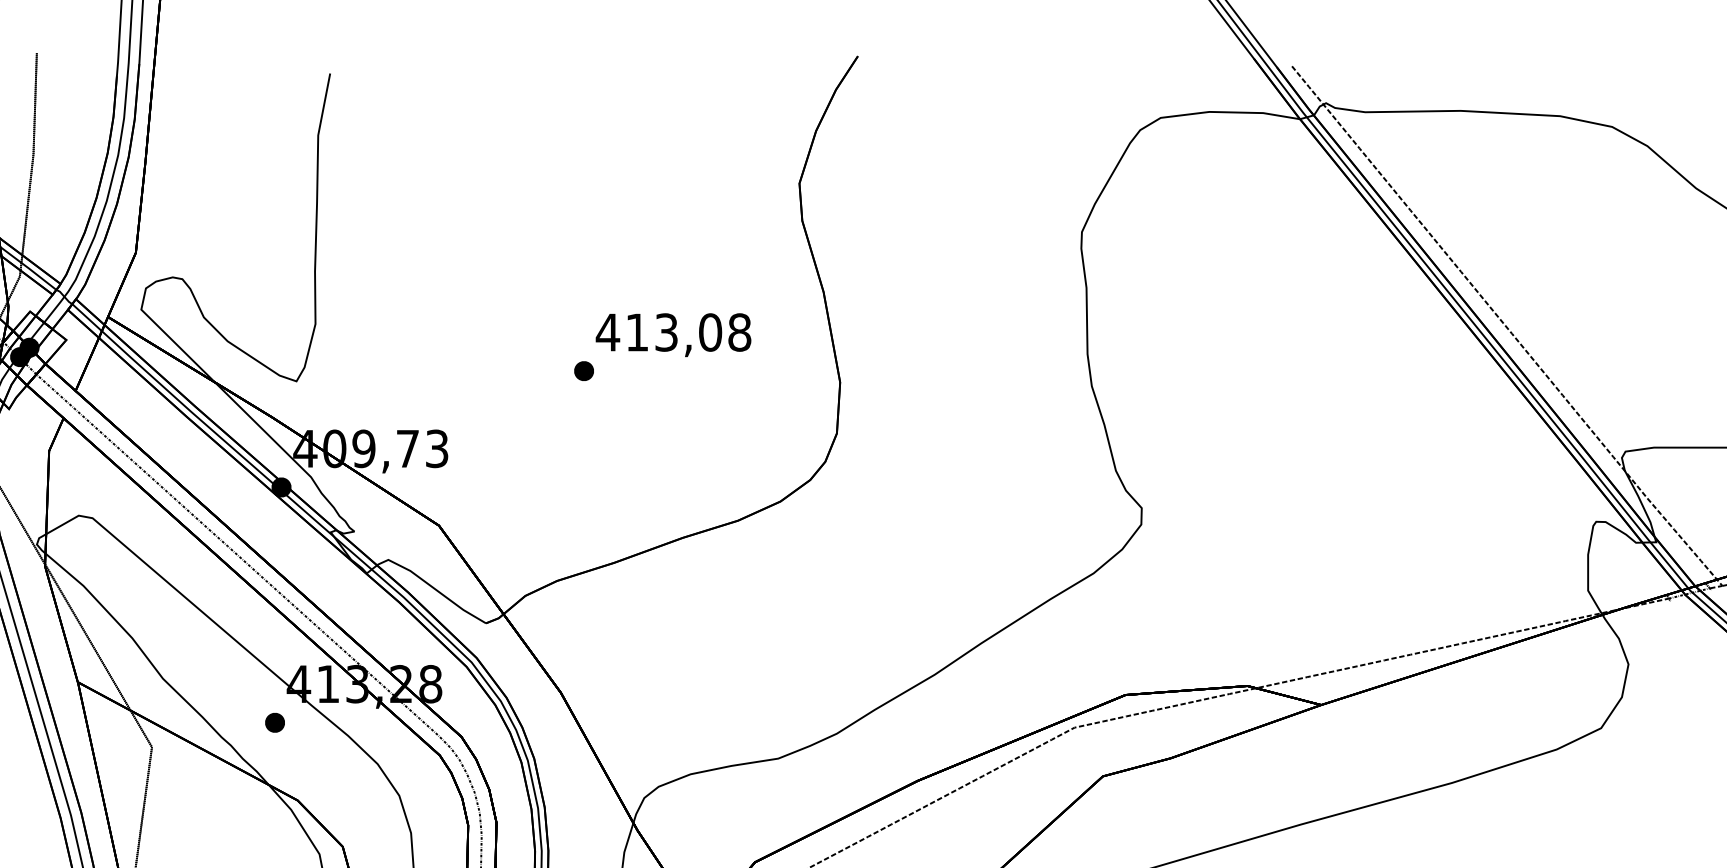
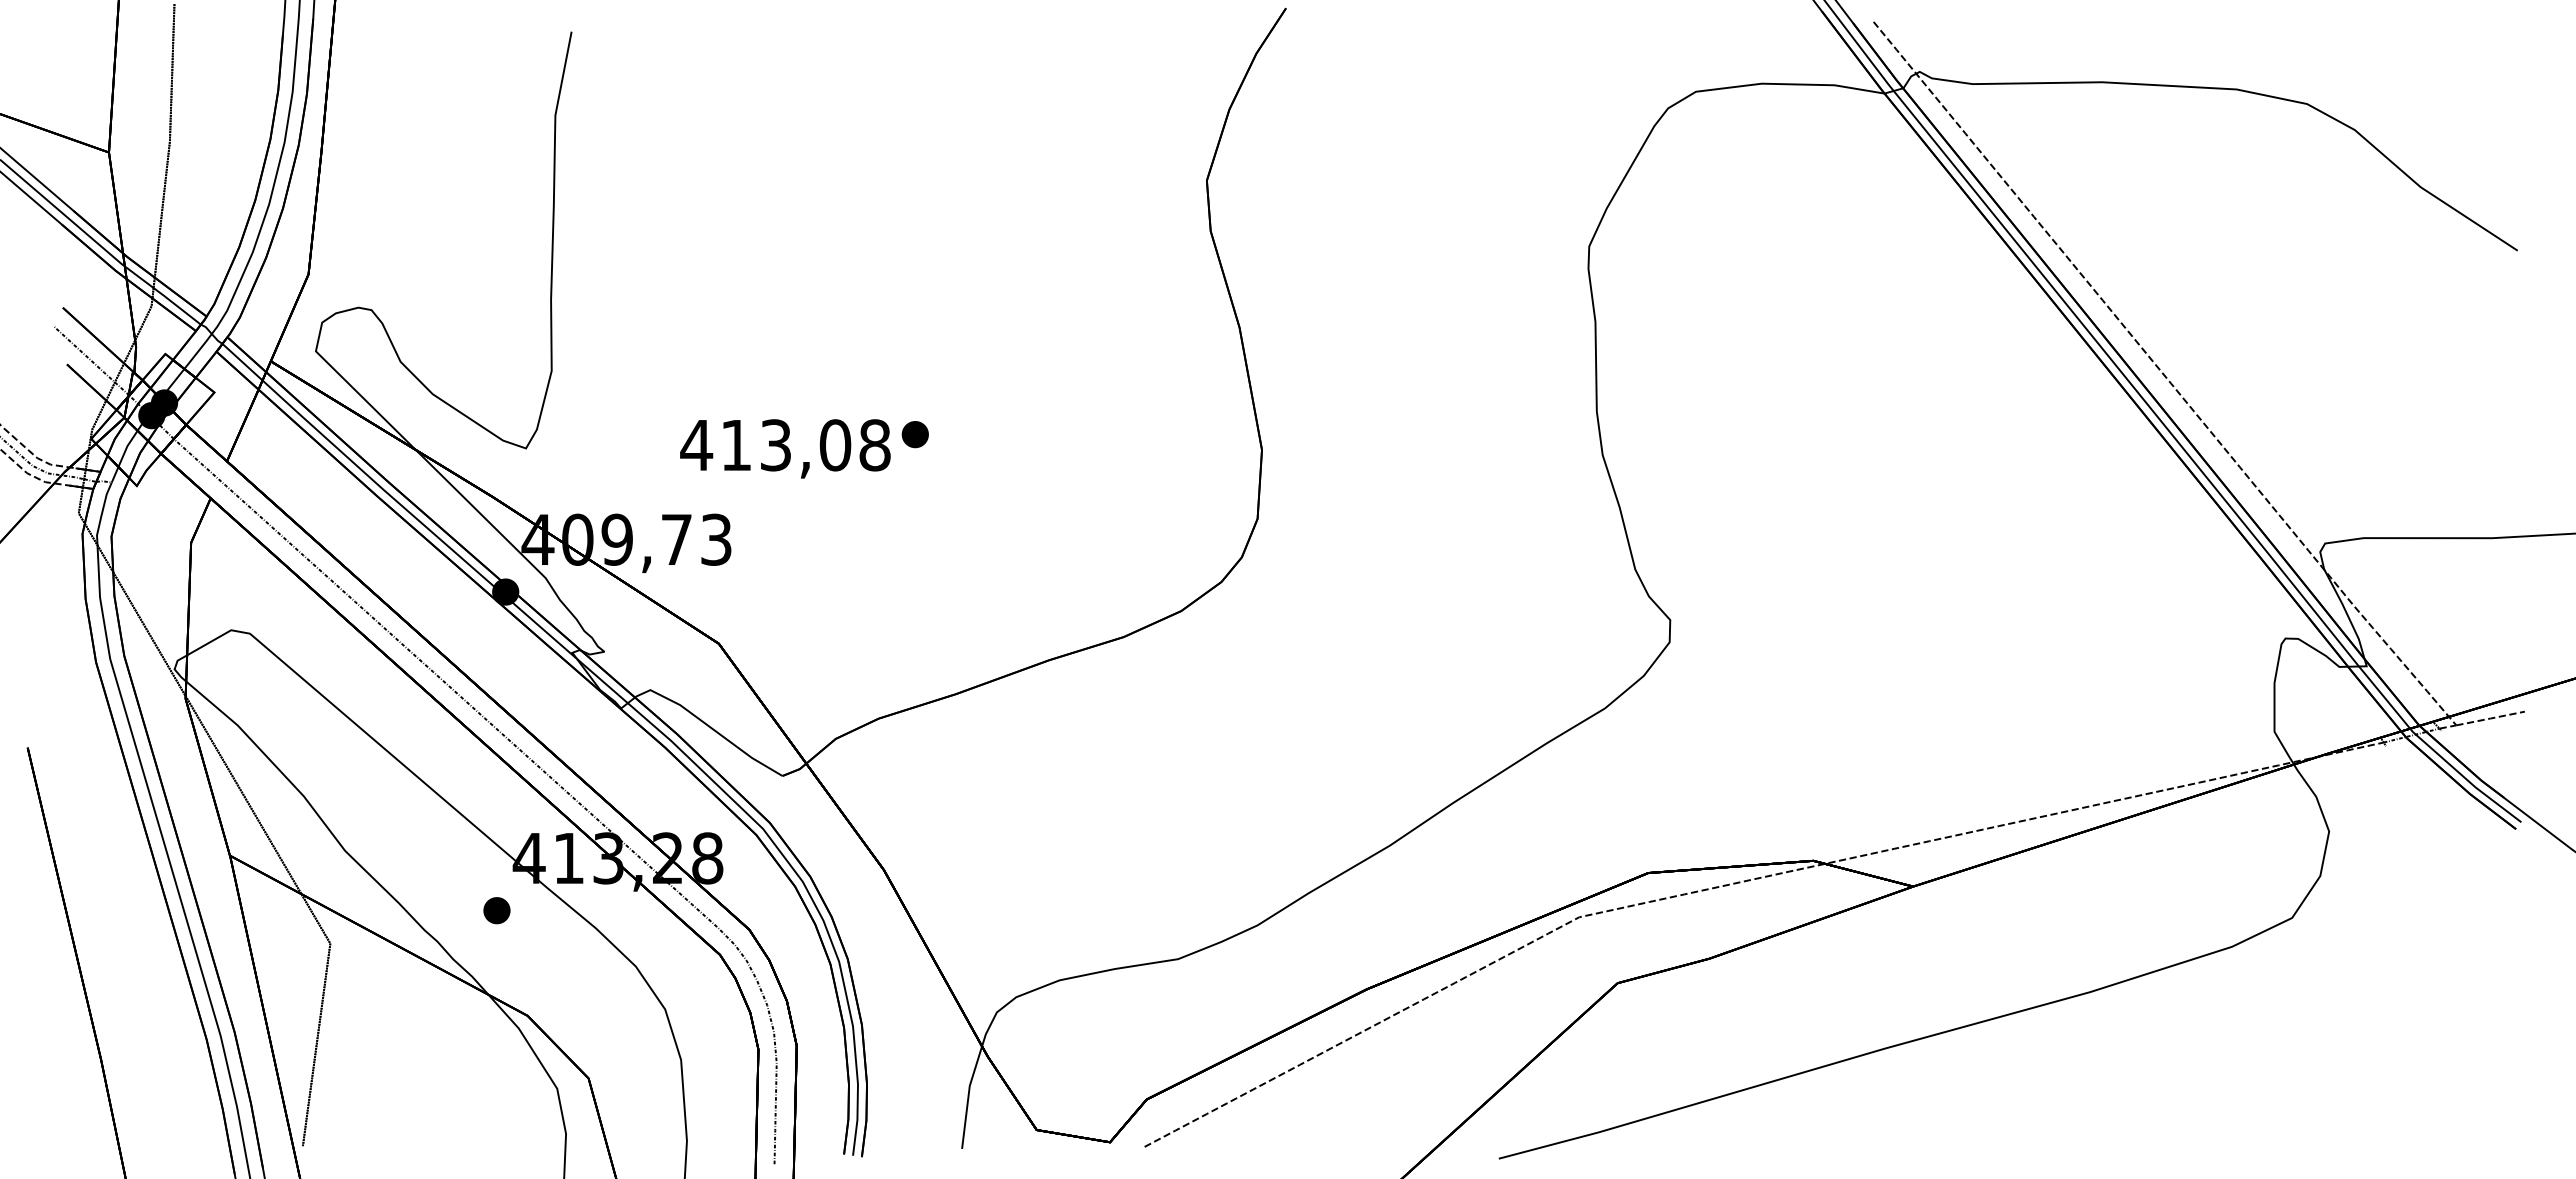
text: (673, 334) -> (785, 448), moved

